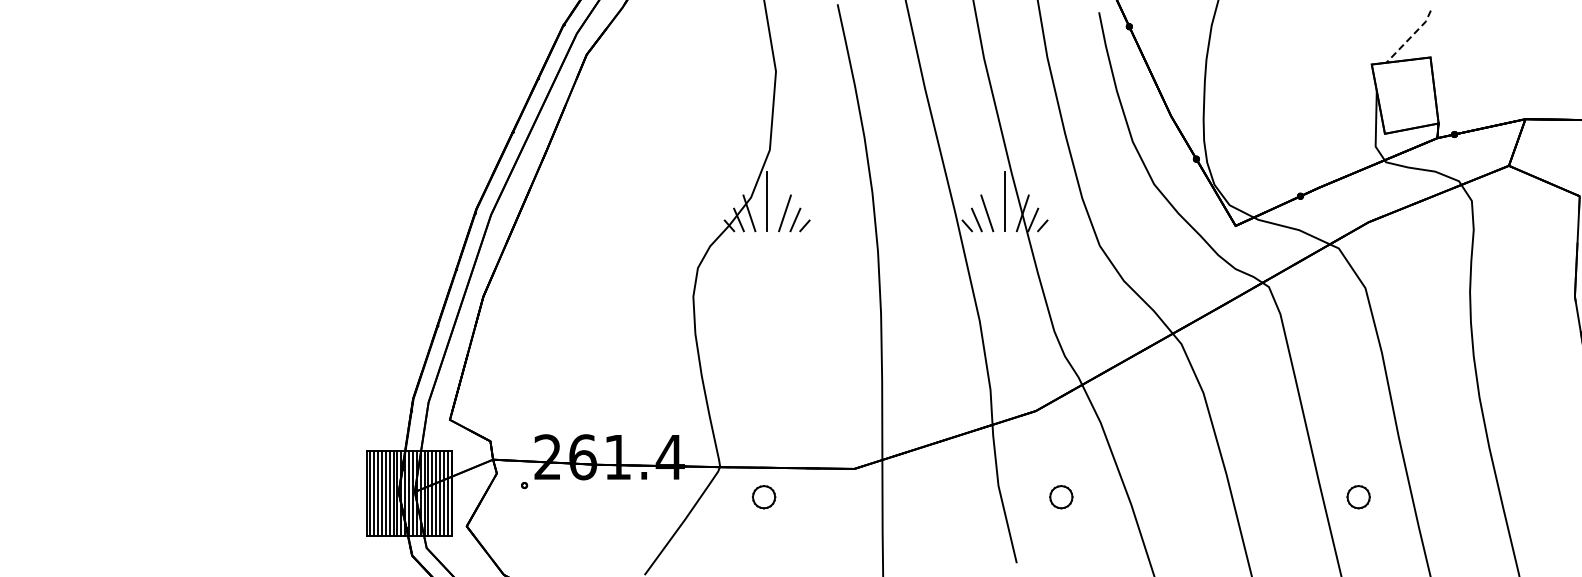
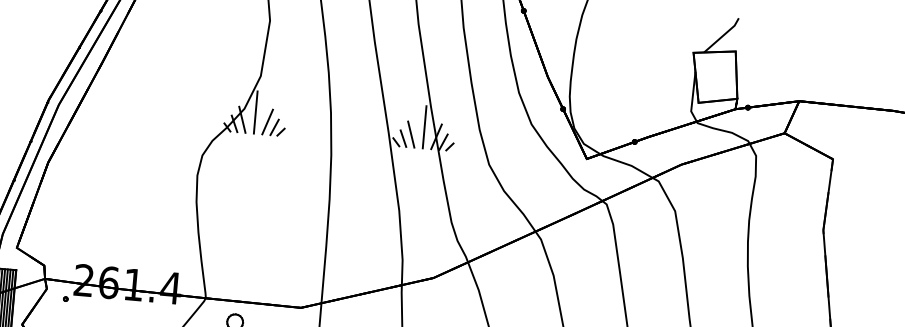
line: (1410, 37) -> (722, 36), dashed -> solid

